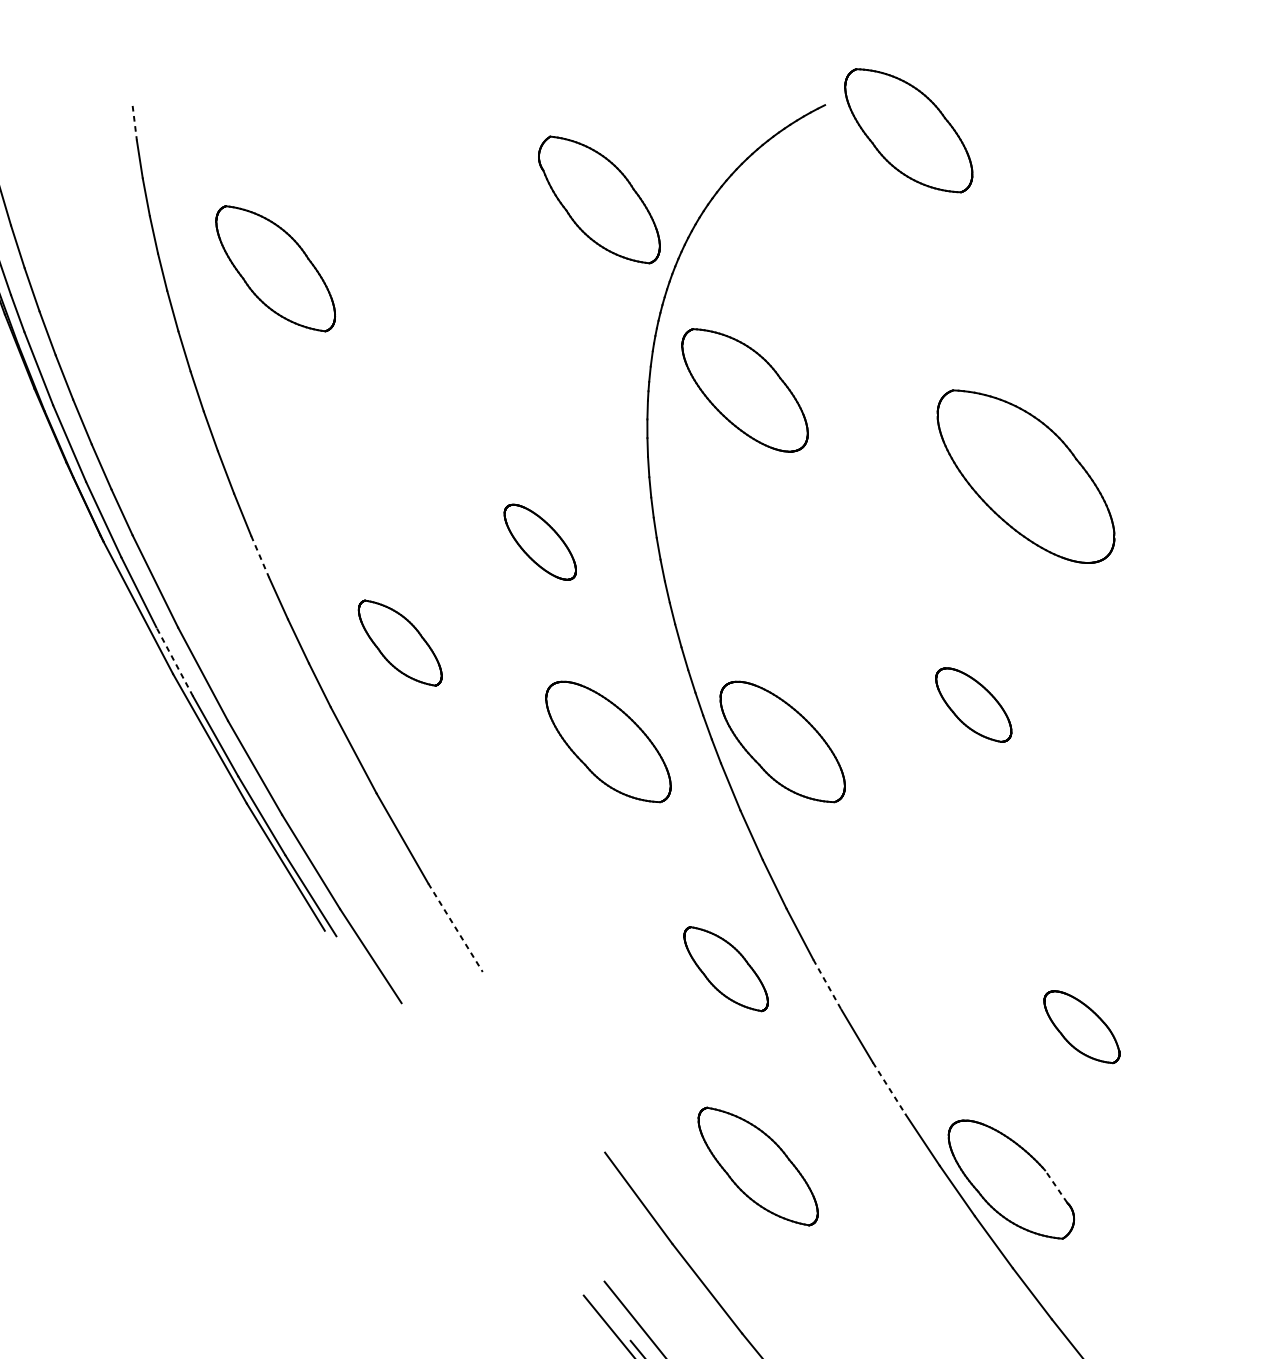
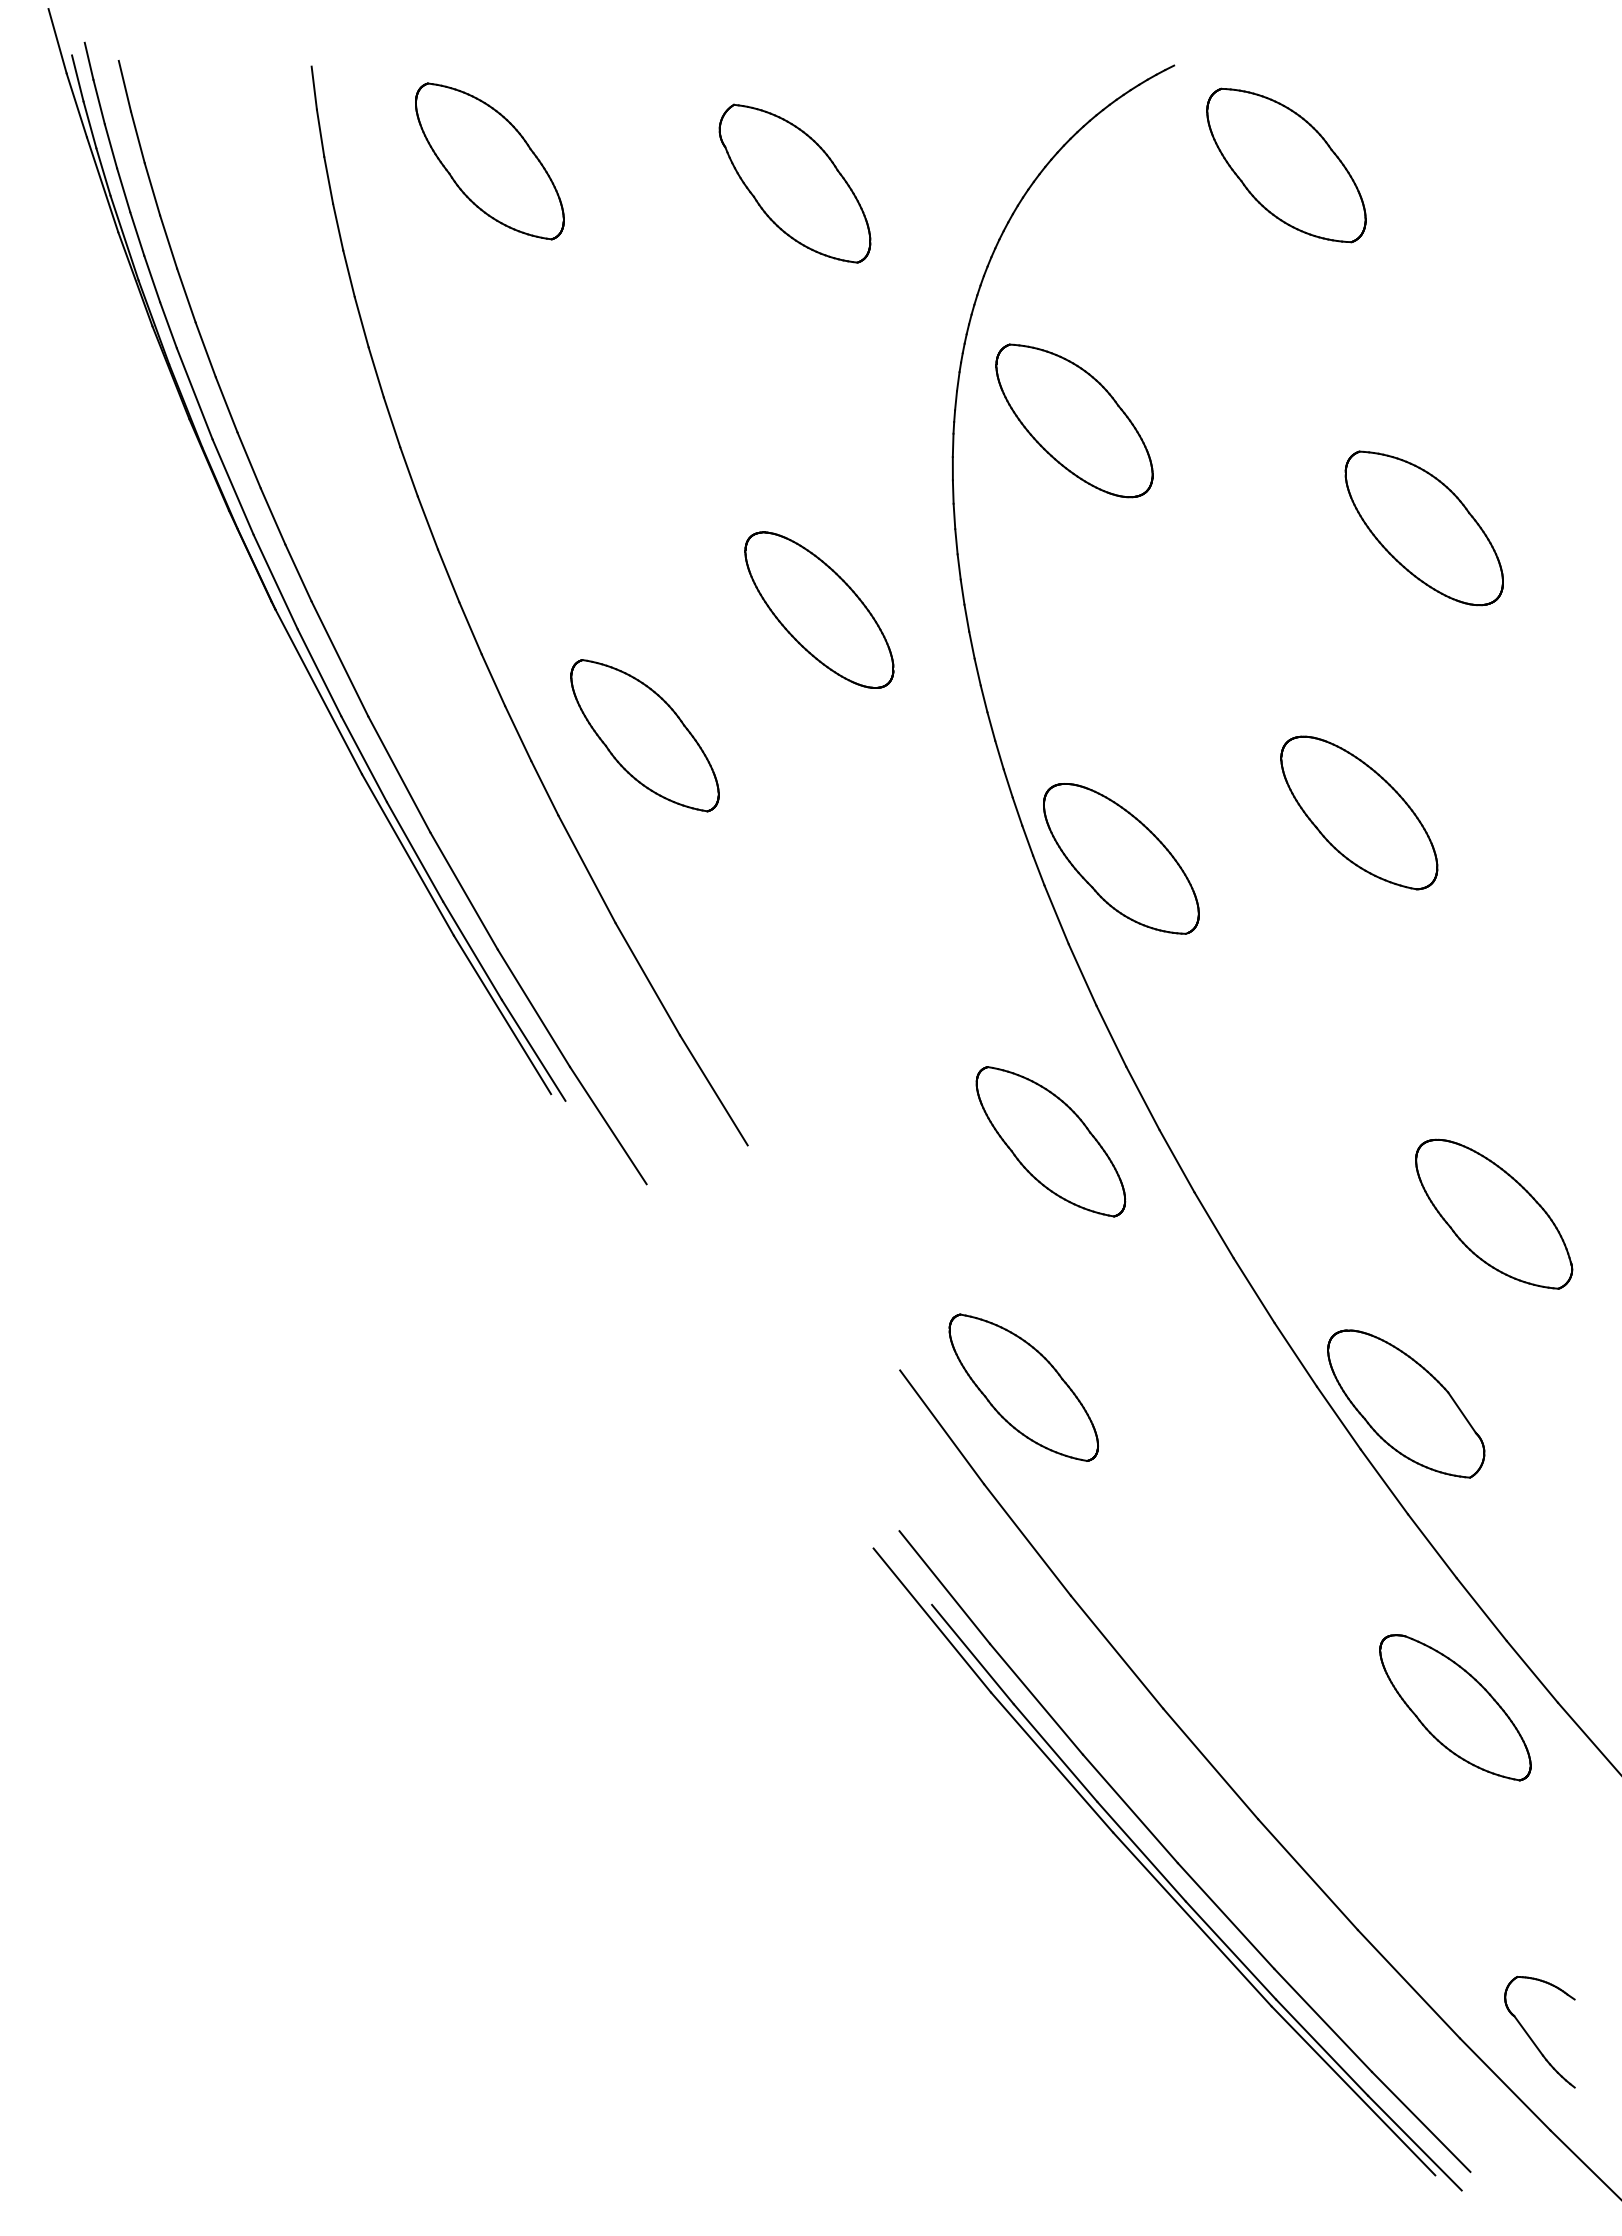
line: (134, 123) -> (314, 88), dashed -> solid
part: (908, 130) -> (1286, 165), moved
part: (598, 199) -> (794, 183), moved
part: (275, 268) -> (489, 161), moved
part: (1025, 476) -> (1423, 528), size x0.71
part: (540, 541) -> (819, 609), size x1.67
line: (260, 557) -> (470, 628), dashed -> solid
part: (399, 642) -> (644, 735), size x1.43
line: (175, 662) -> (364, 759), dashed -> solid
part: (973, 704) -> (1359, 812), size x1.67
part: (608, 741) -> (904, 858), removed
line: (455, 927) -> (713, 1090), dashed -> solid
part: (725, 968) -> (1050, 1141), size x1.43
line: (827, 984) -> (1177, 1161), dashed -> solid
part: (1082, 1026) -> (1494, 1213), size x1.67
line: (889, 1089) -> (1254, 1291), dashed -> solid
part: (757, 1166) -> (1023, 1387), moved
line: (1056, 1186) -> (1462, 1412), dashed -> solid

